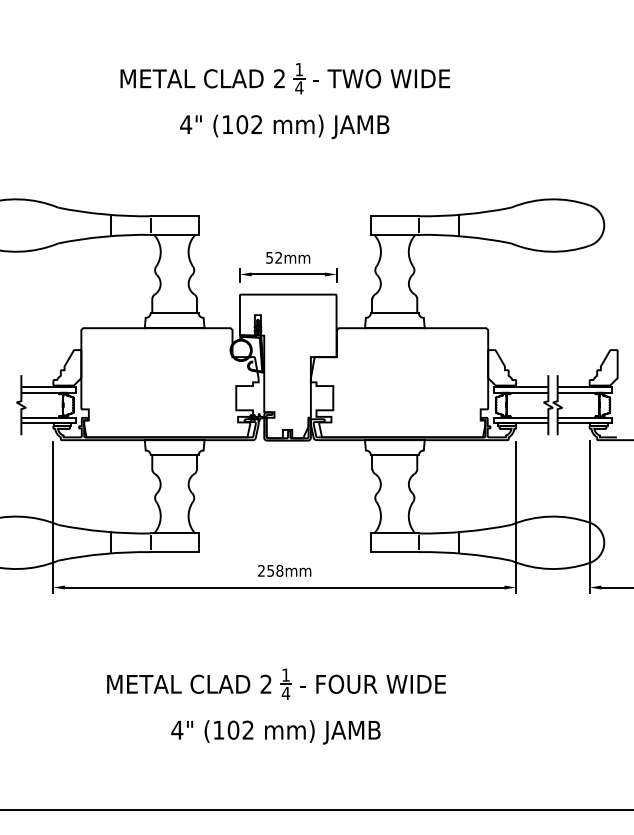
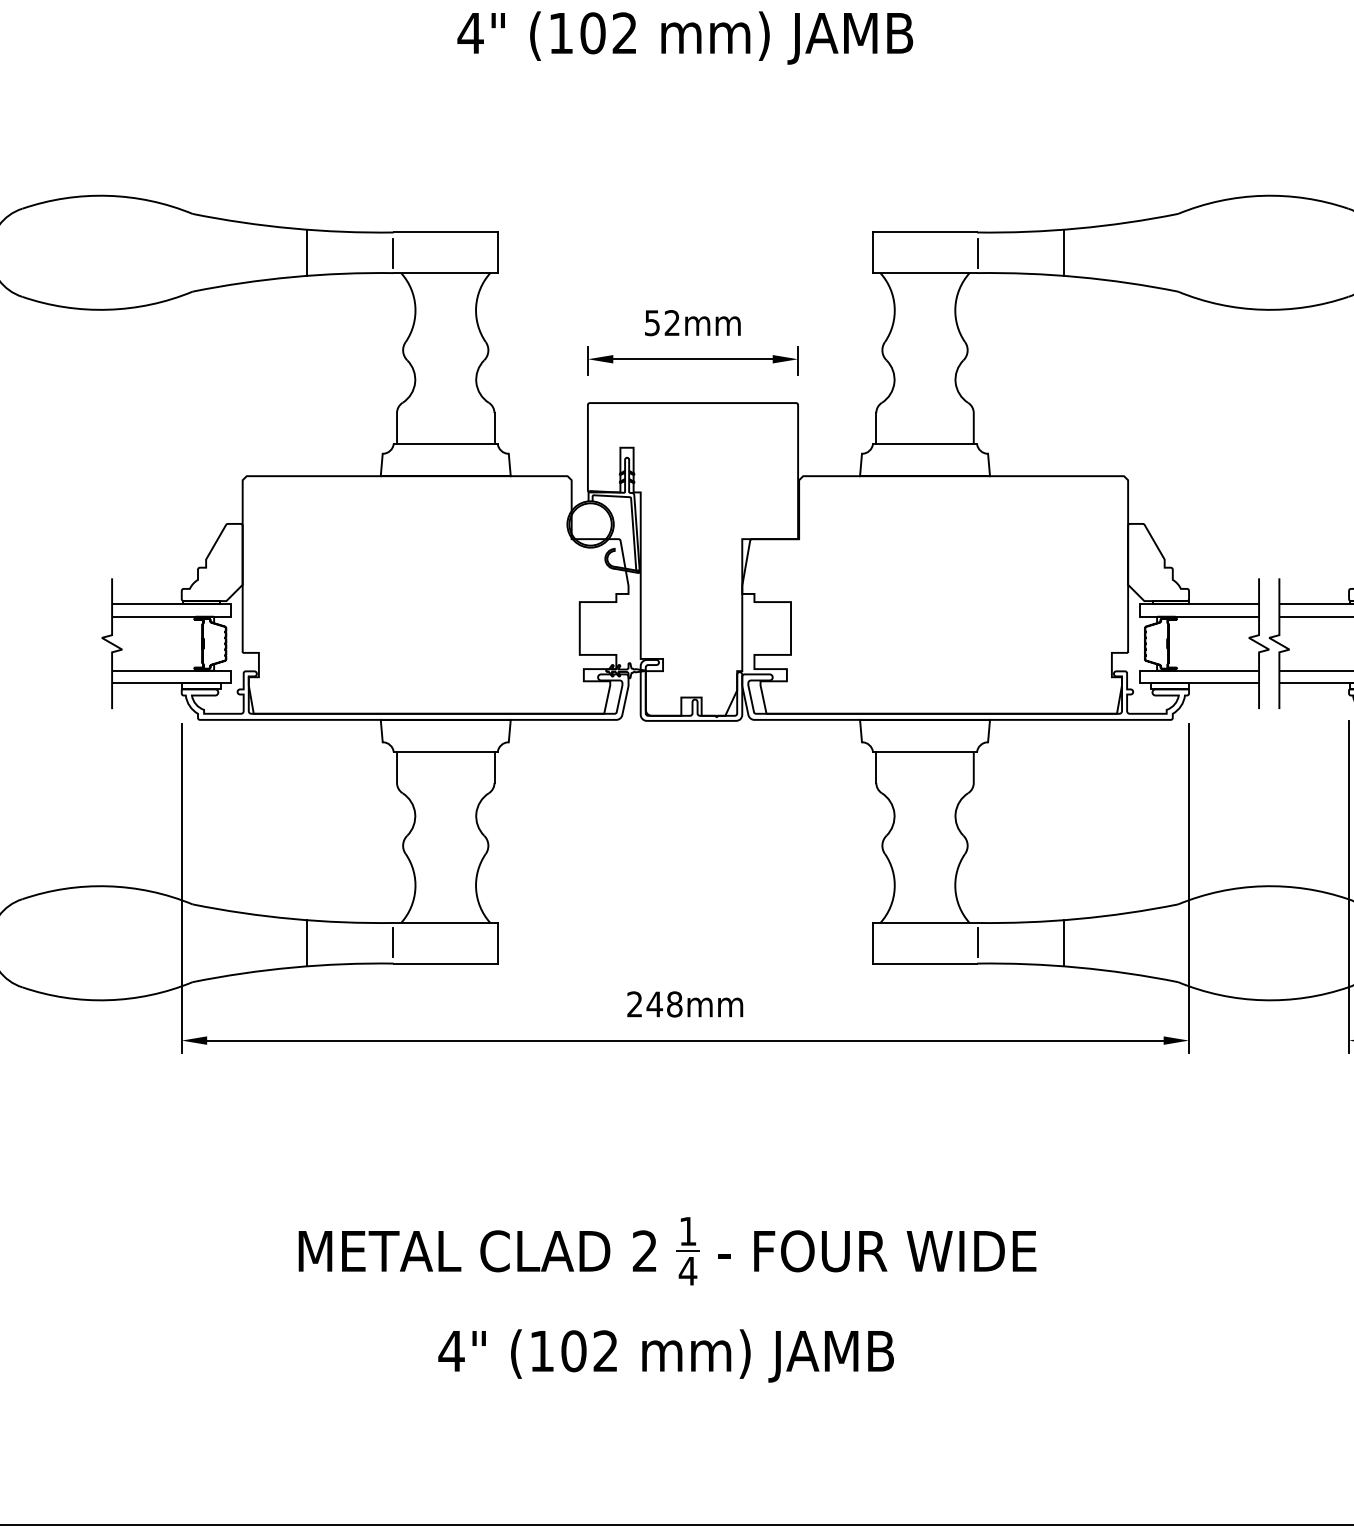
text: (270, 570) -> (654, 1003), 258mm -> 248mm

